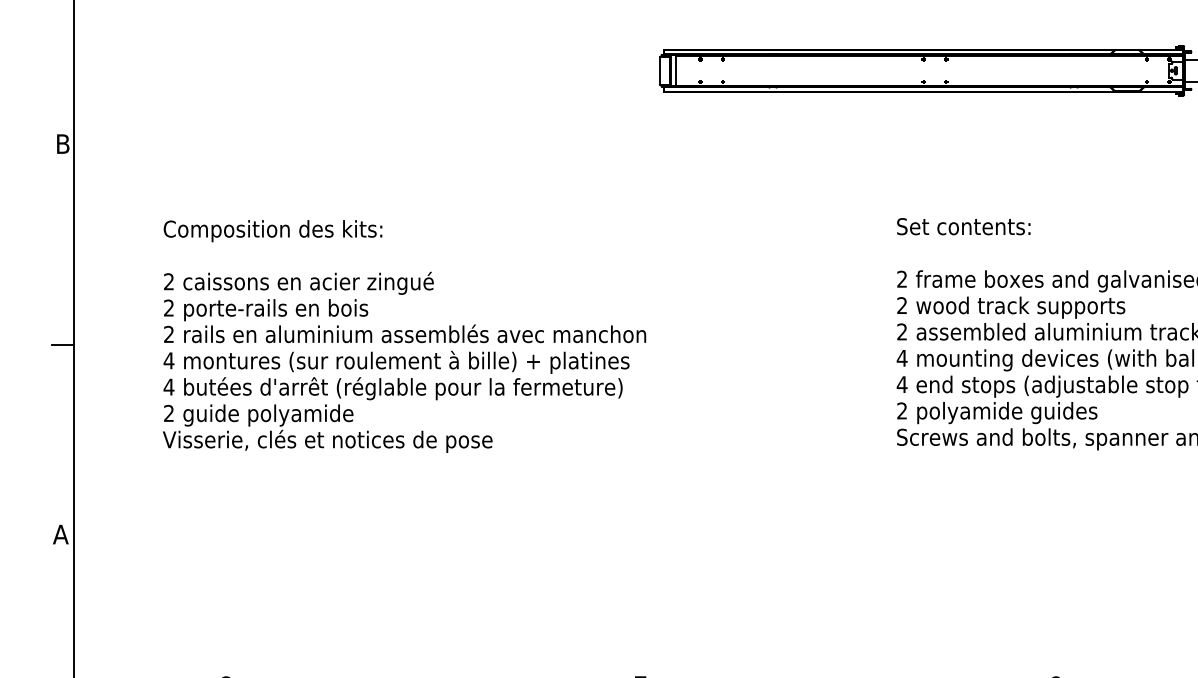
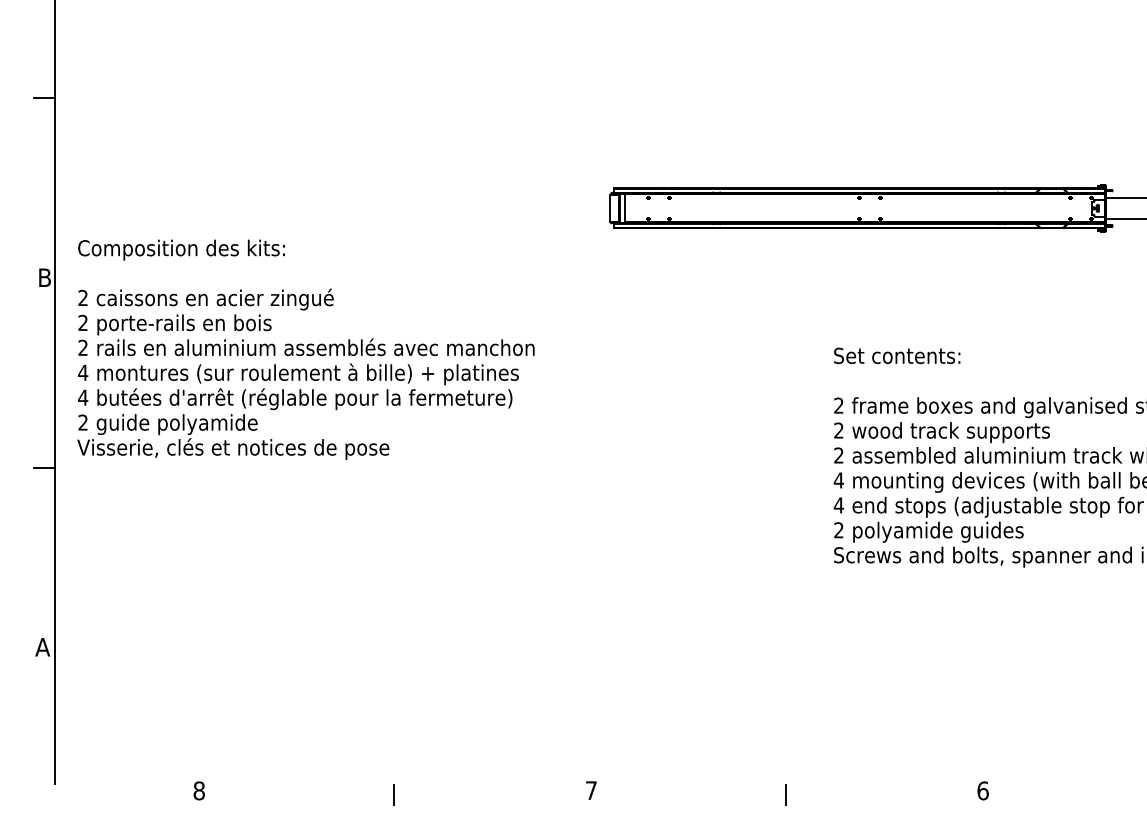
text: (403, 336) -> (305, 349), moved

